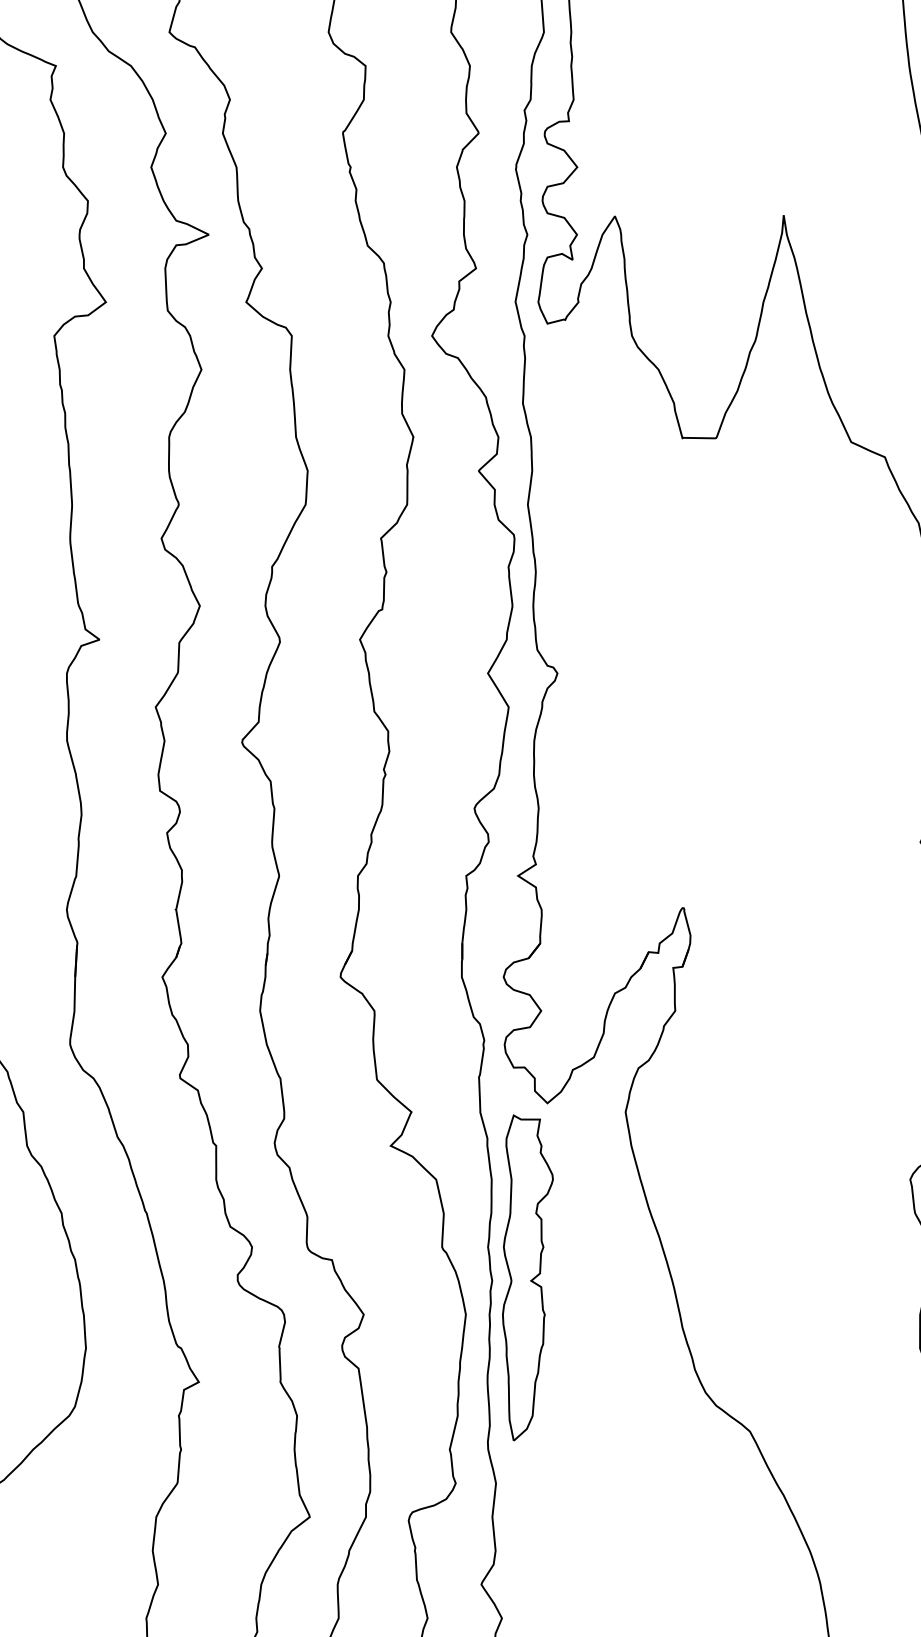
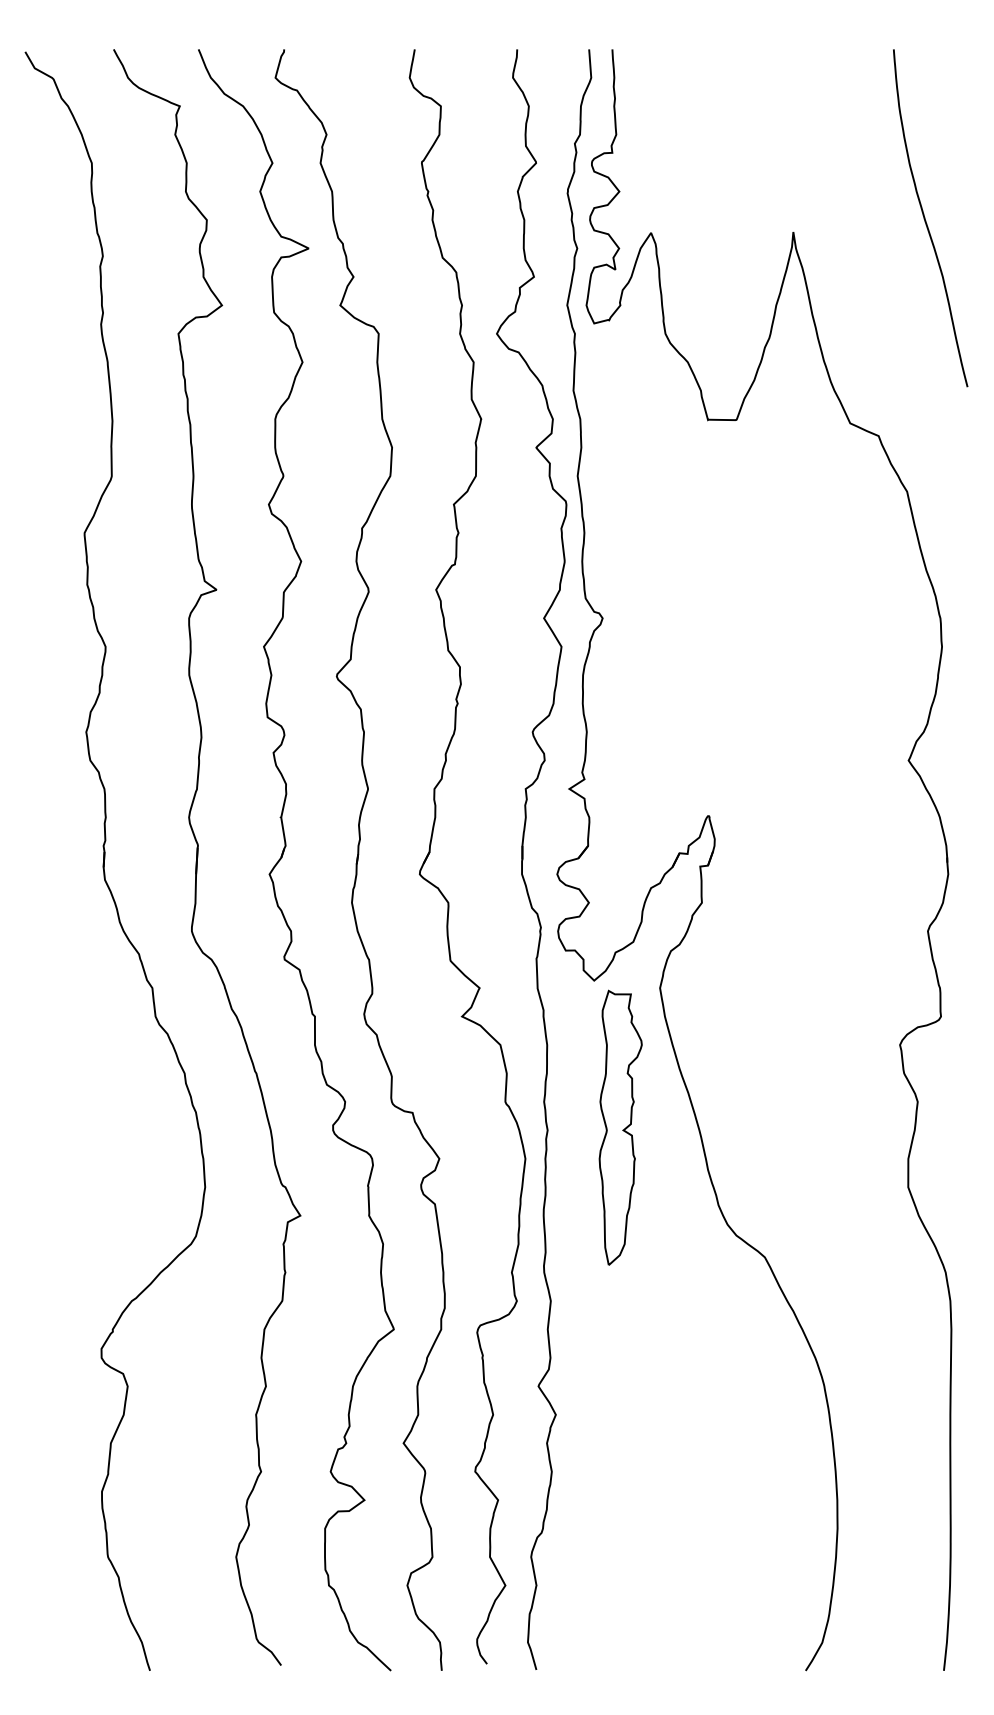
part: (527, 1277) -> (620, 1127), moved

